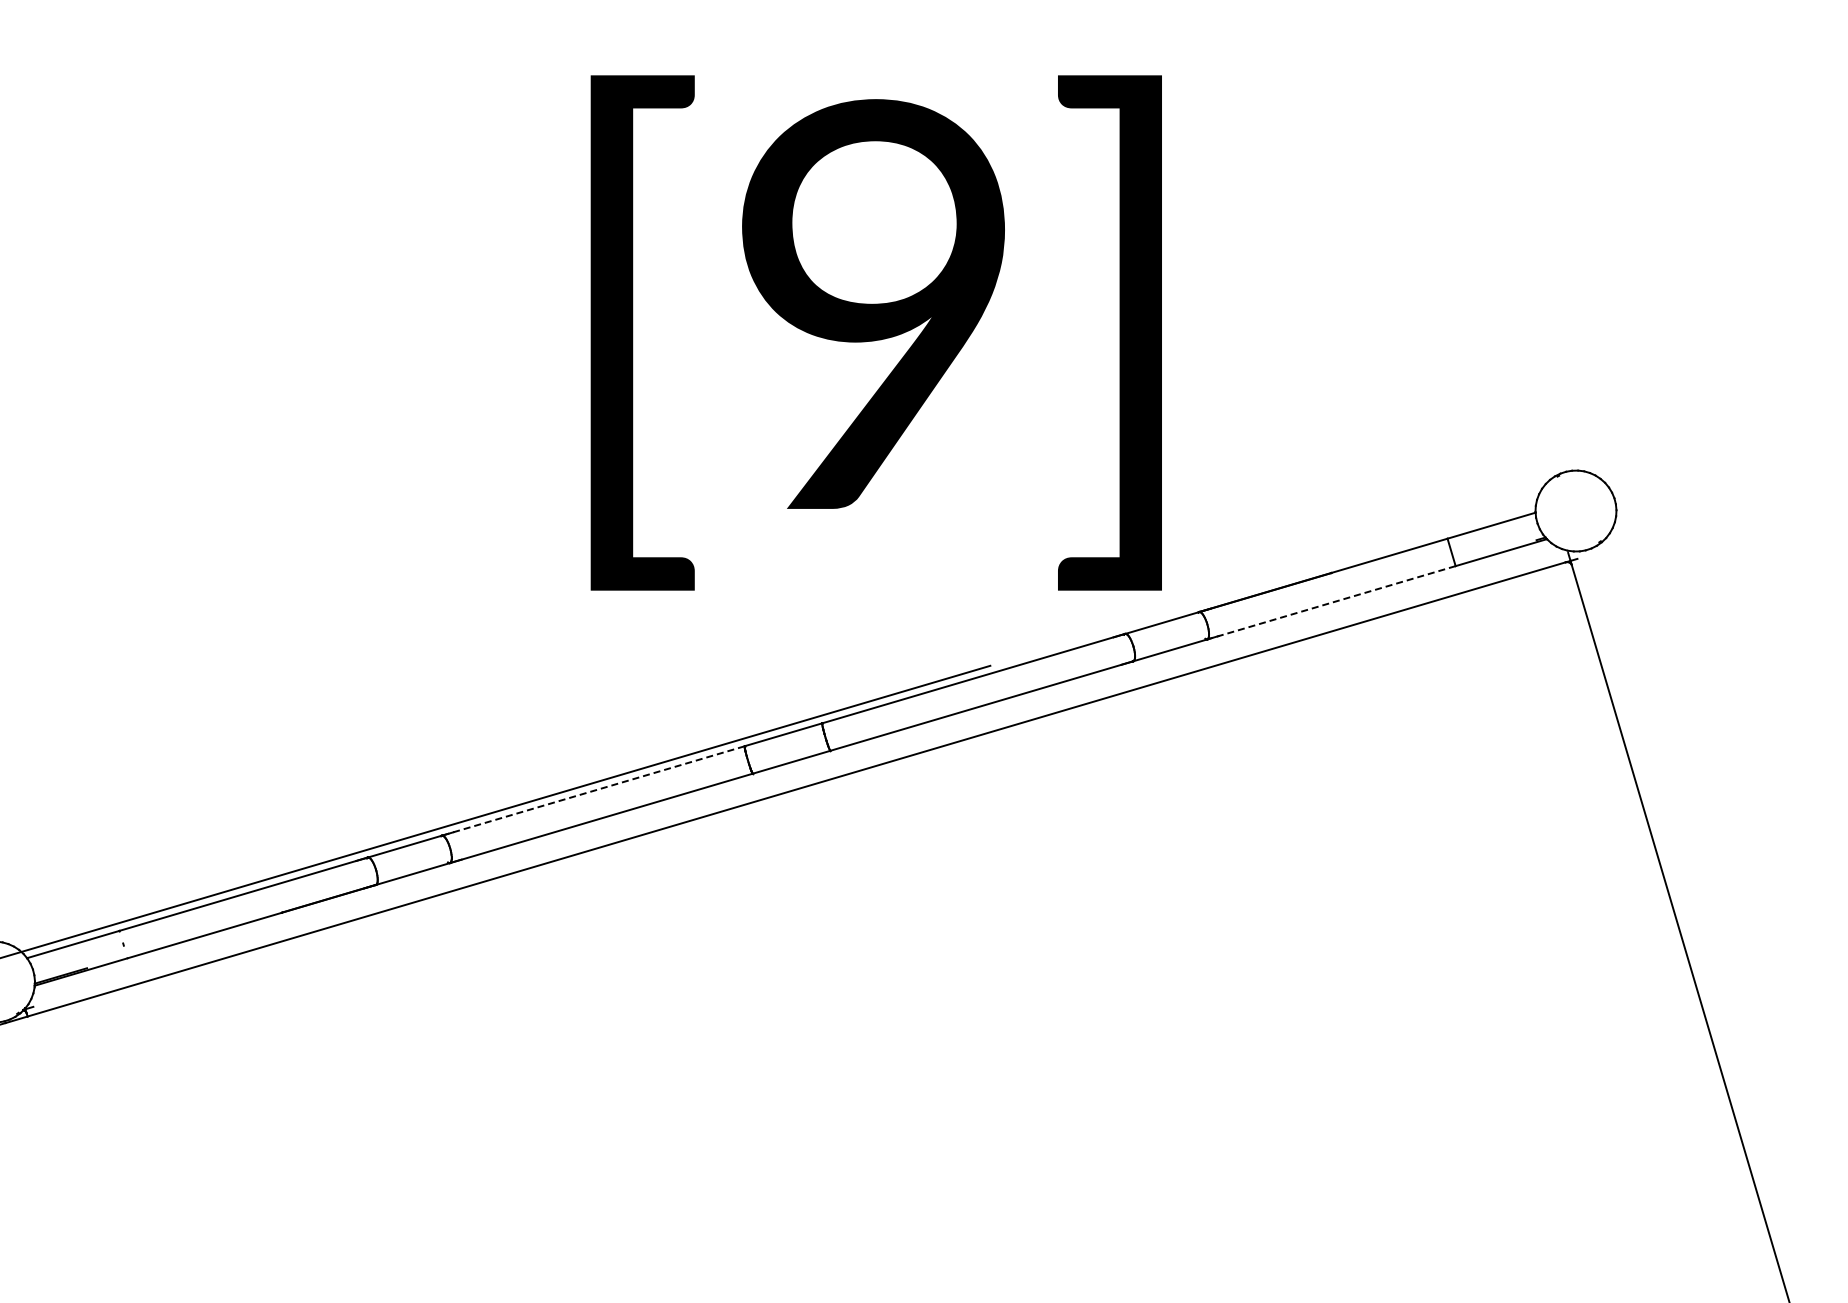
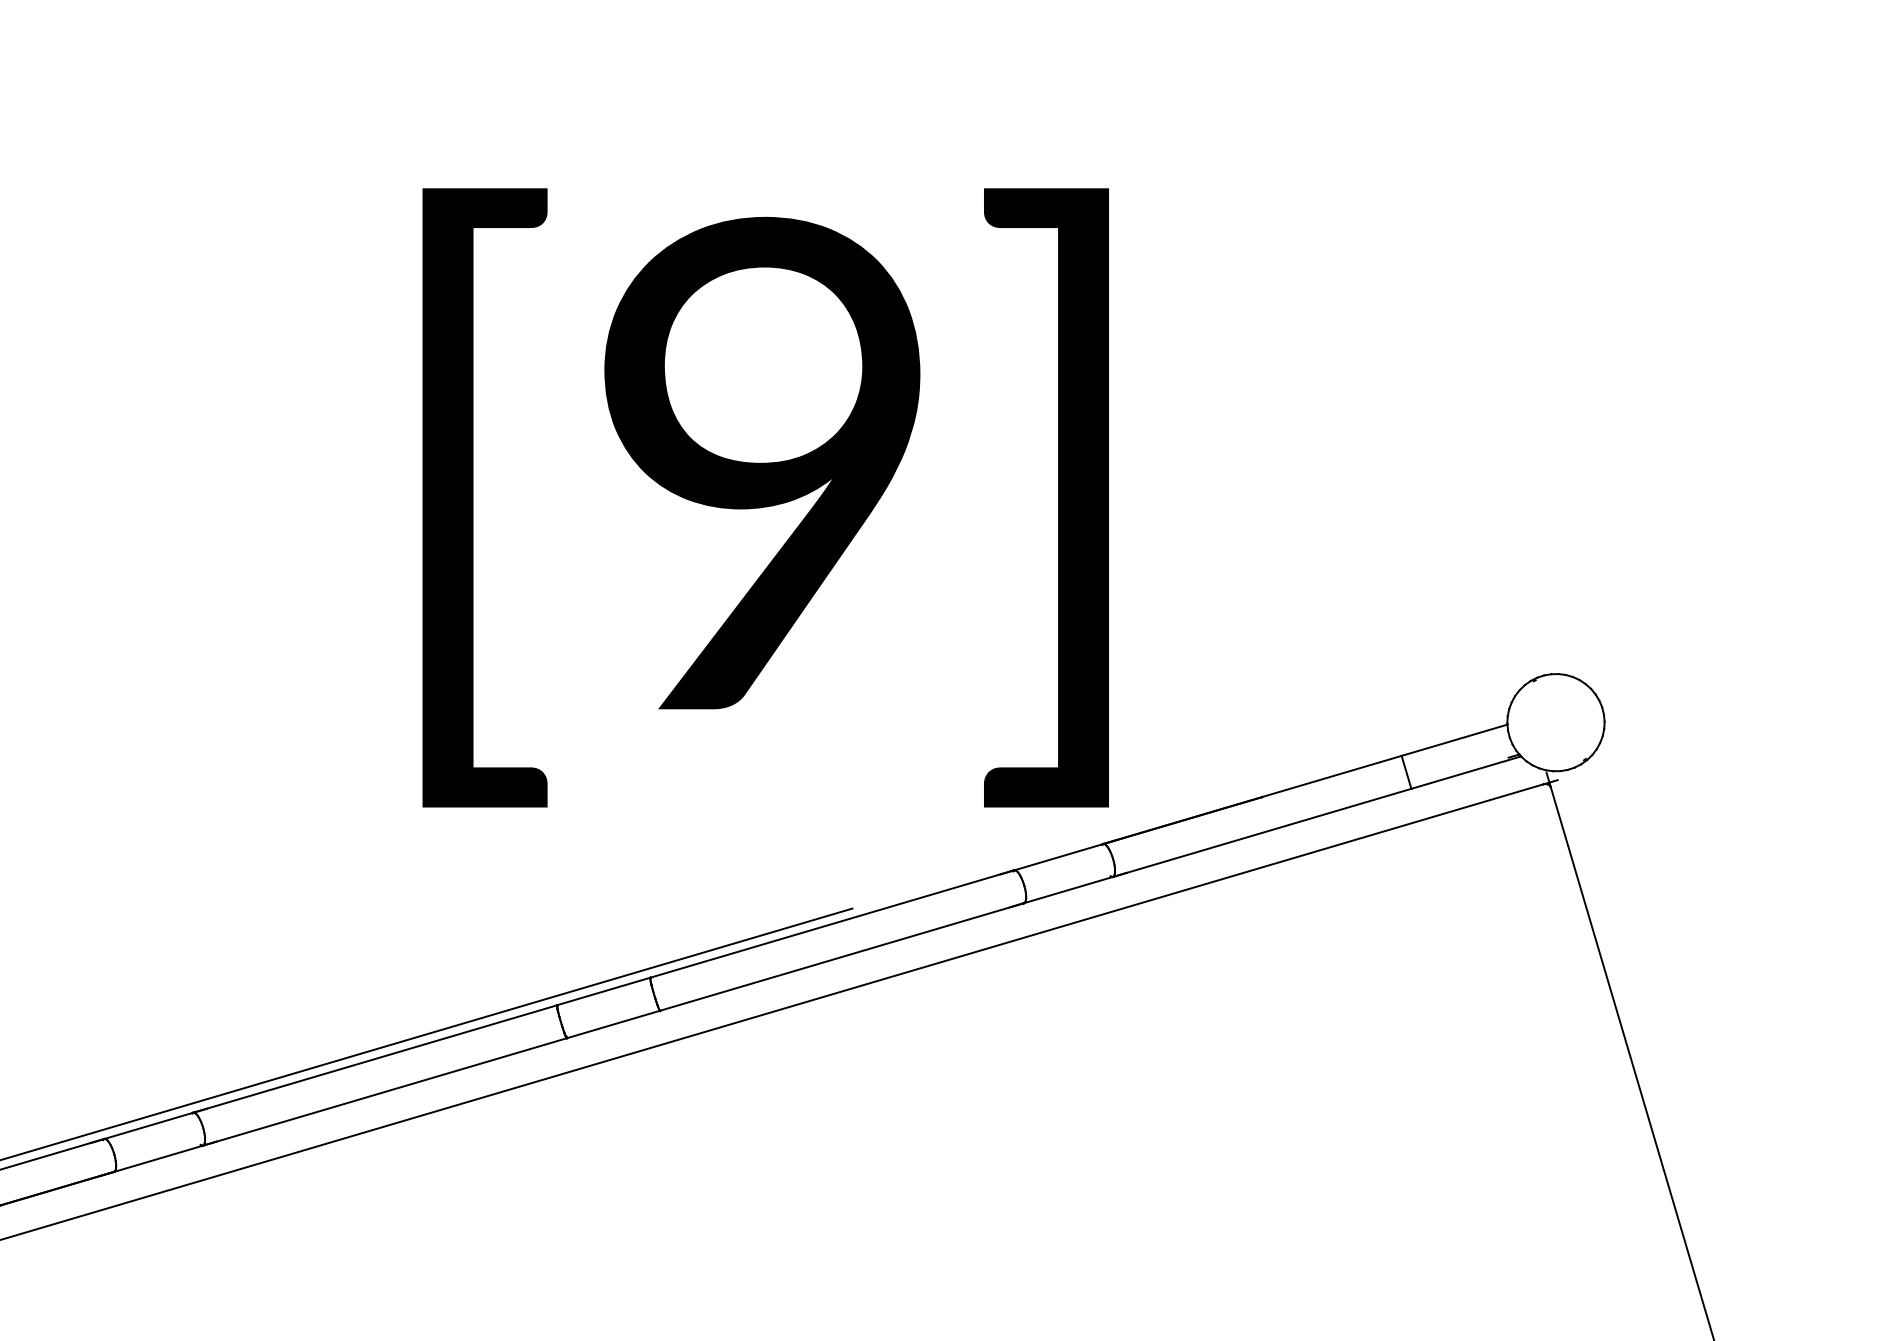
text: (875, 332) -> (764, 497), moved
line: (1331, 602) -> (1262, 832), dashed -> solid
line: (593, 790) -> (375, 1058), dashed -> solid

